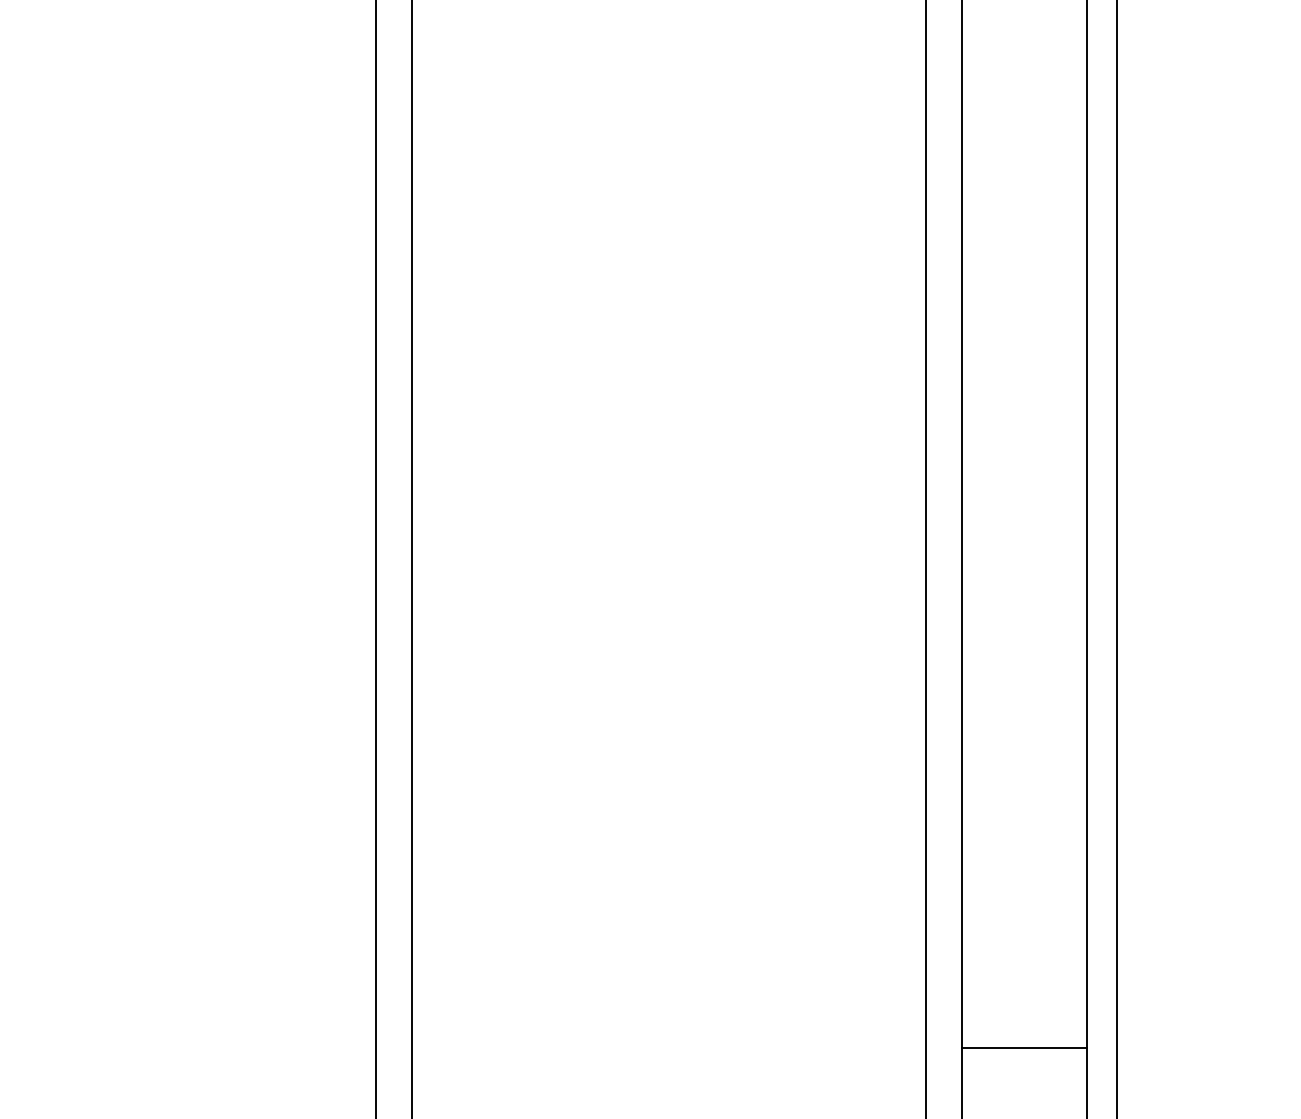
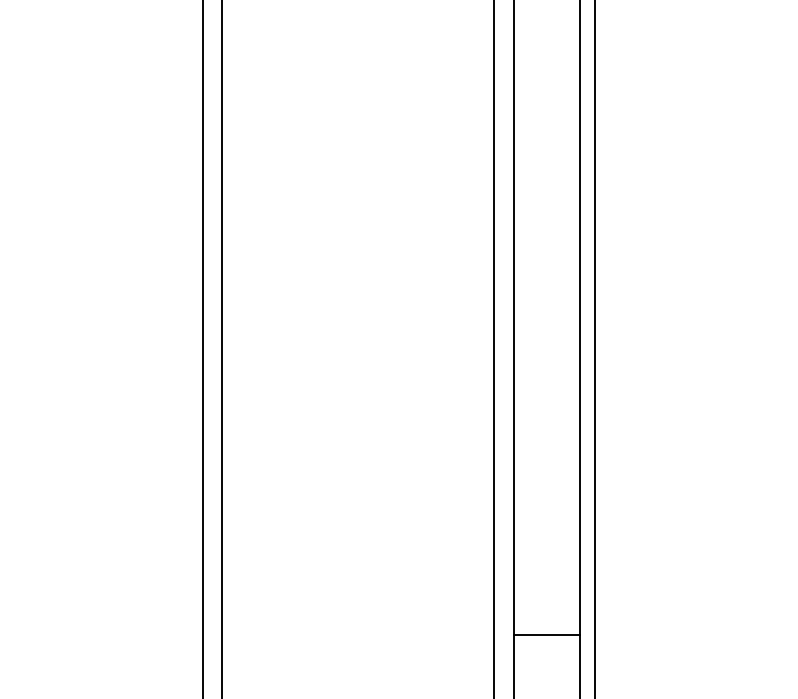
line: (1024, 1047) -> (546, 634), moved

